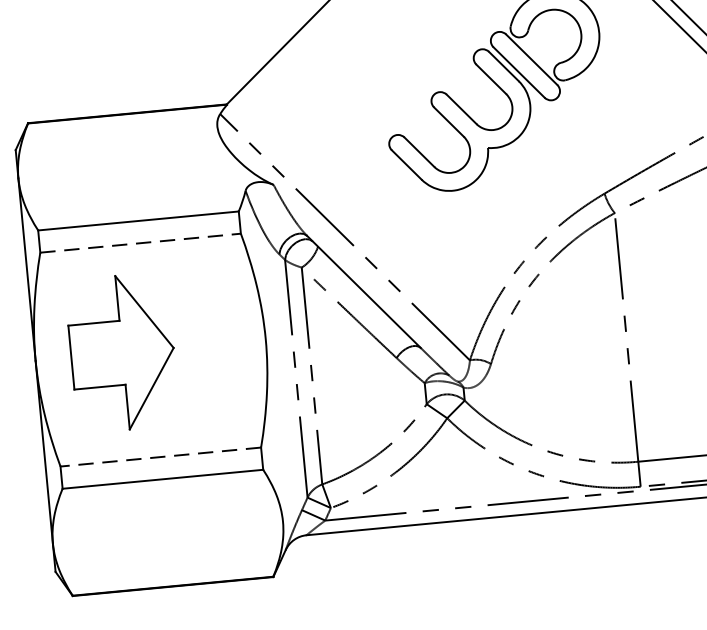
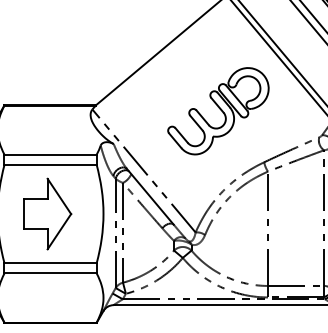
line: (142, 242) -> (51, 164), dashed -> solid
part: (122, 351) -> (47, 213), moved
line: (160, 457) -> (50, 263), dashed -> solid

